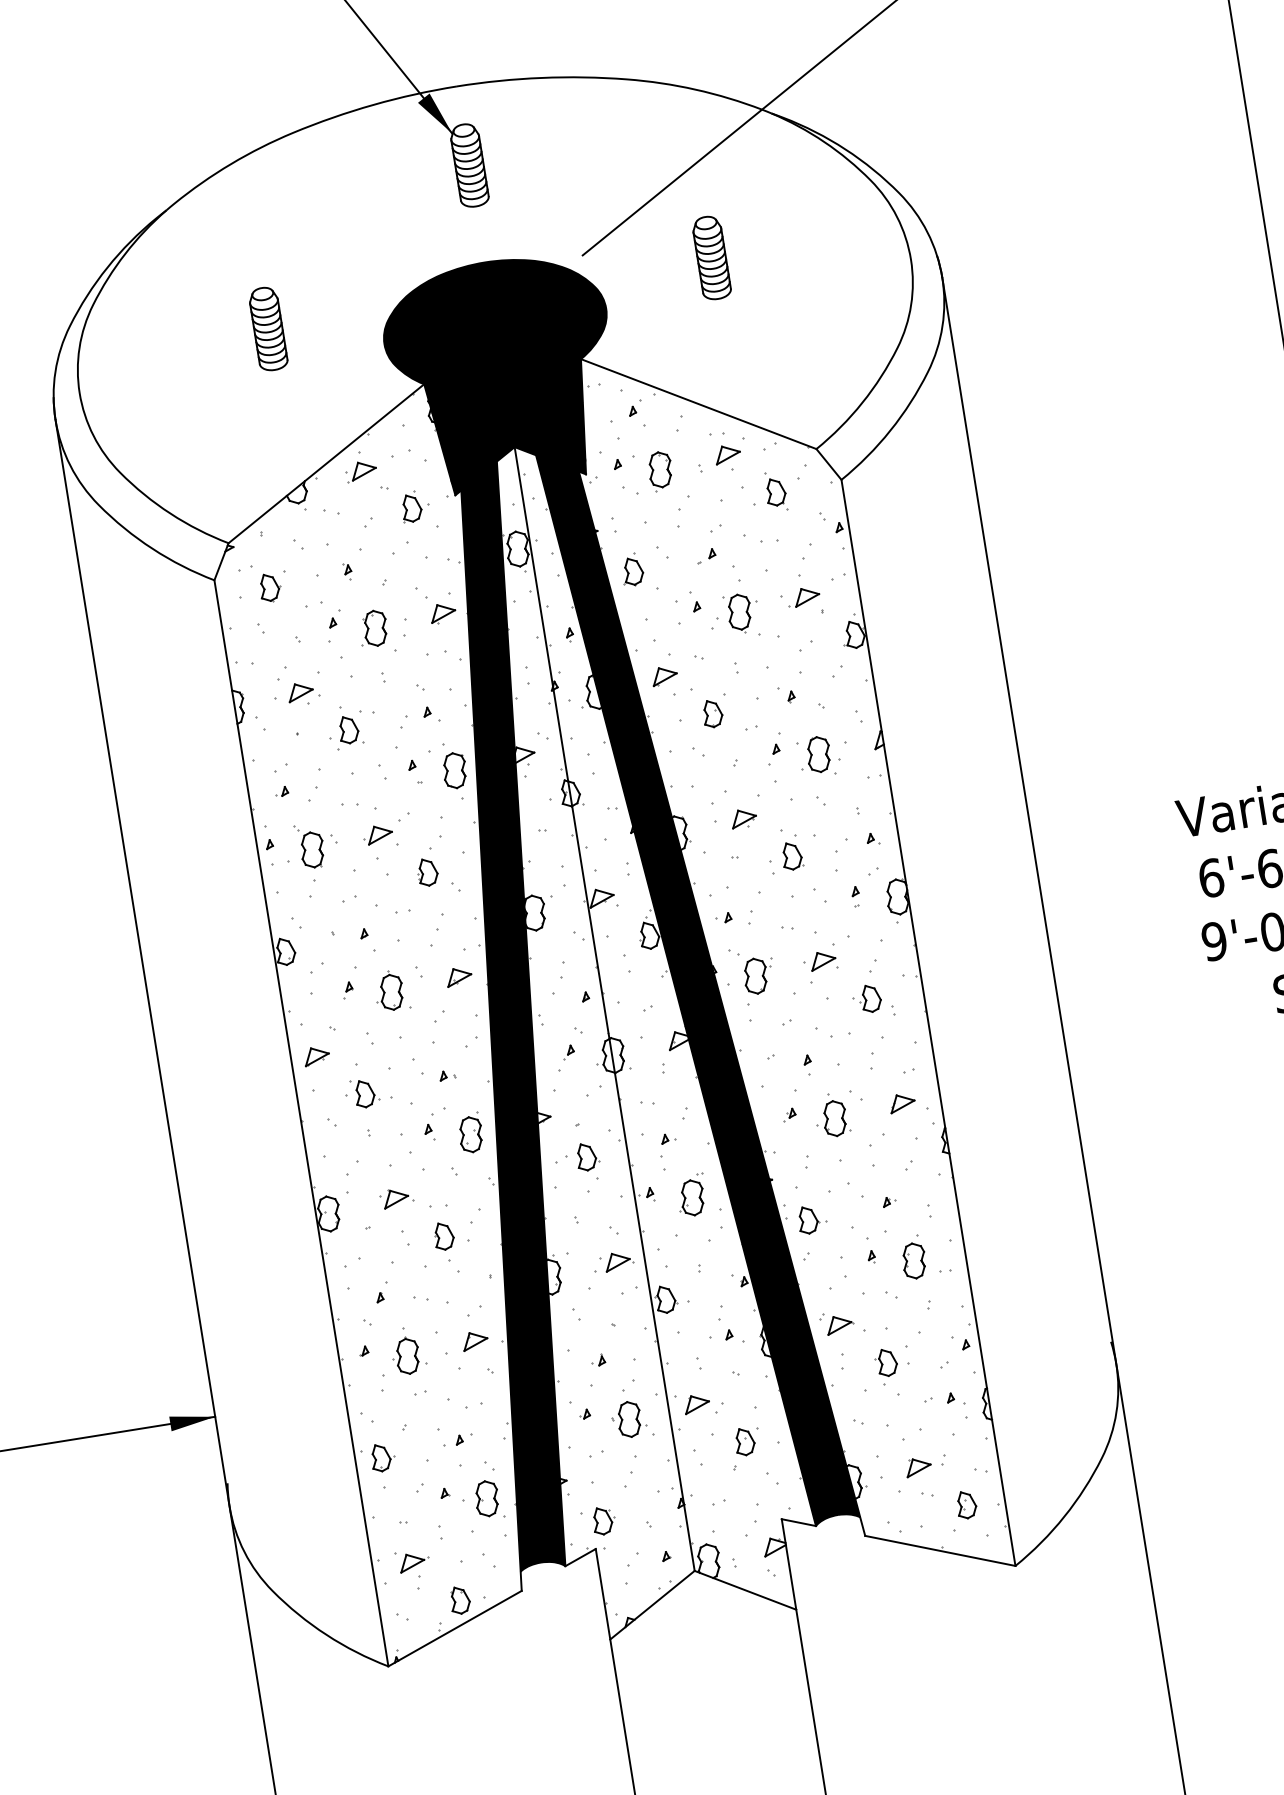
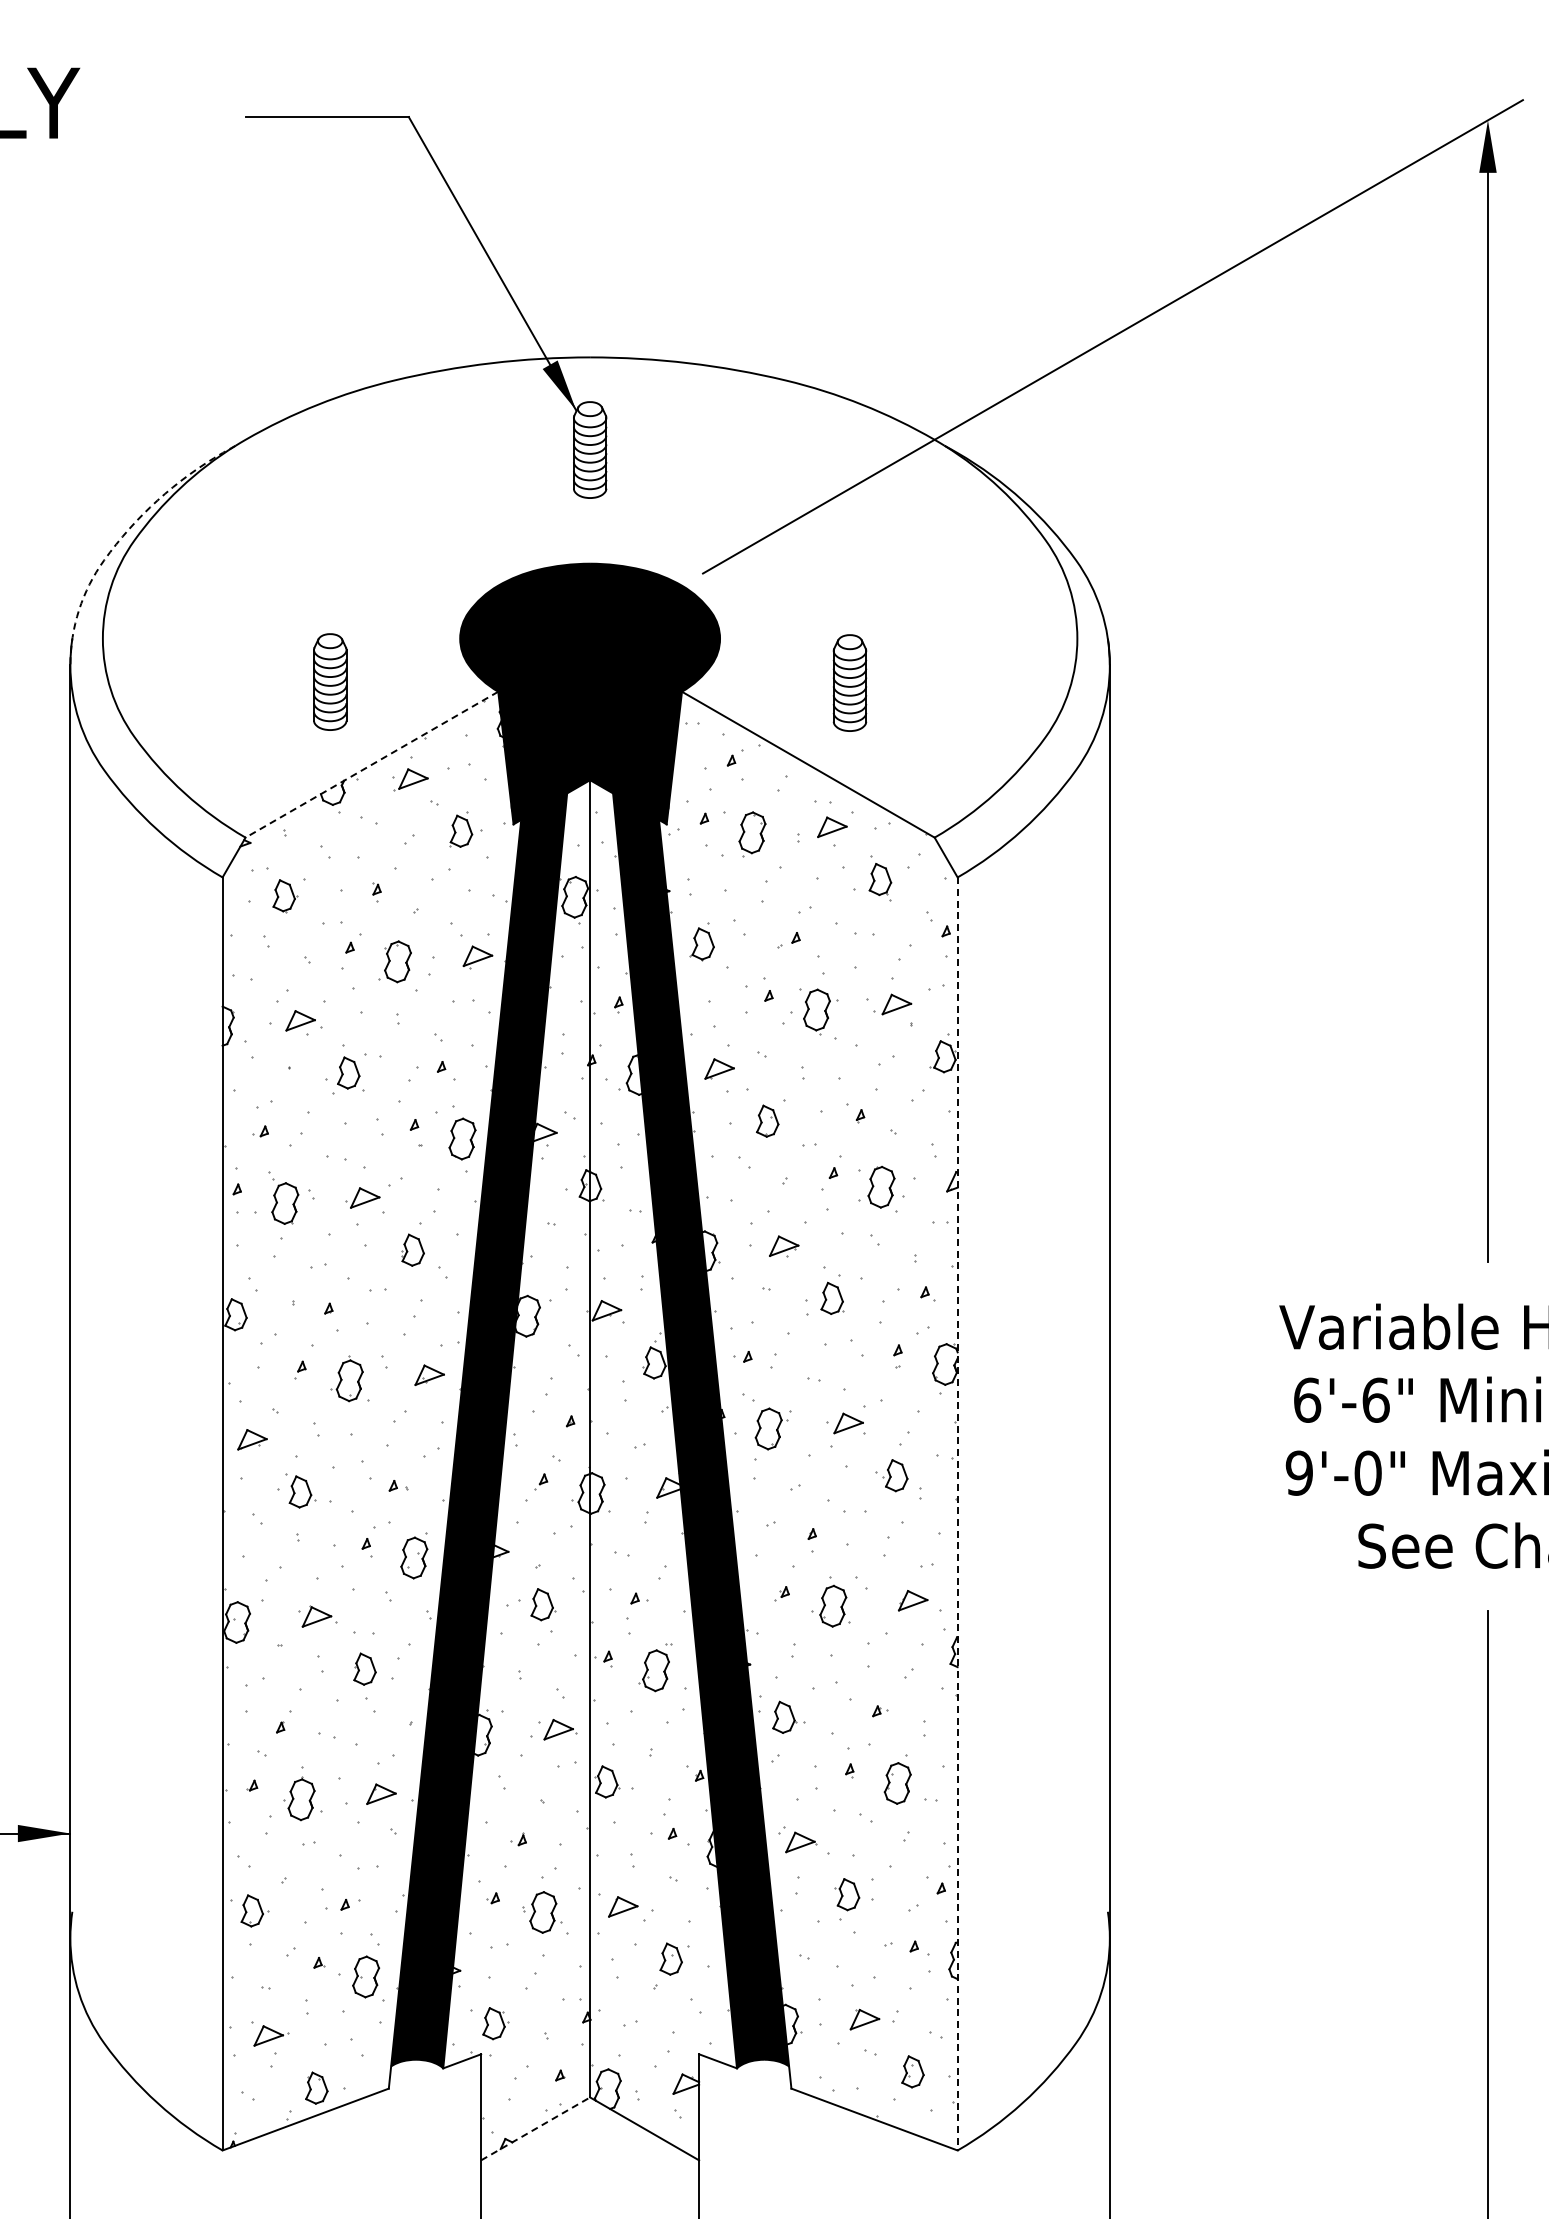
part: (711, 257) -> (849, 682), moved
line: (83, 301) -> (124, 534), solid -> dashed
part: (268, 328) -> (330, 681), moved
line: (326, 463) -> (371, 764), solid -> dashed
line: (928, 1022) -> (957, 1513), solid -> dashed
line: (652, 1604) -> (535, 2128), solid -> dashed

